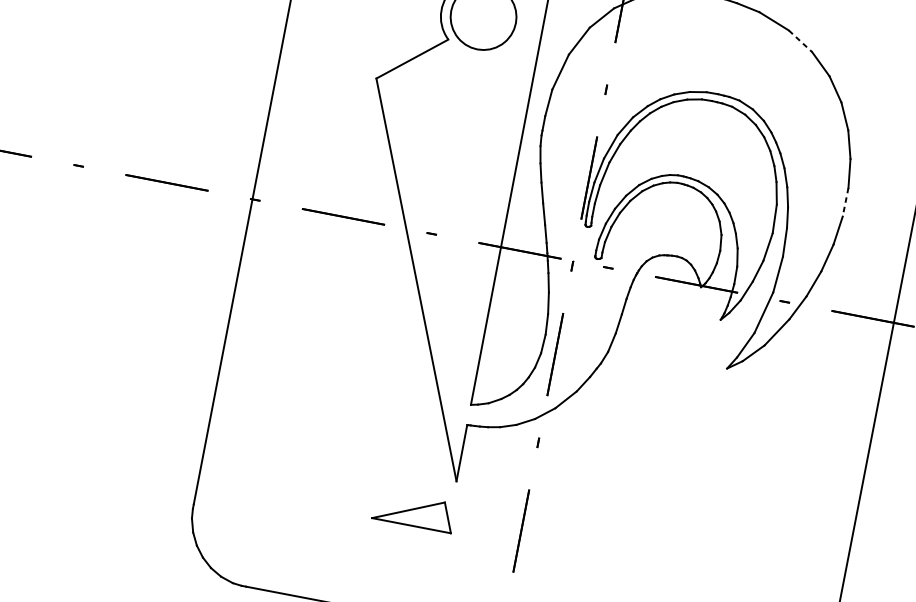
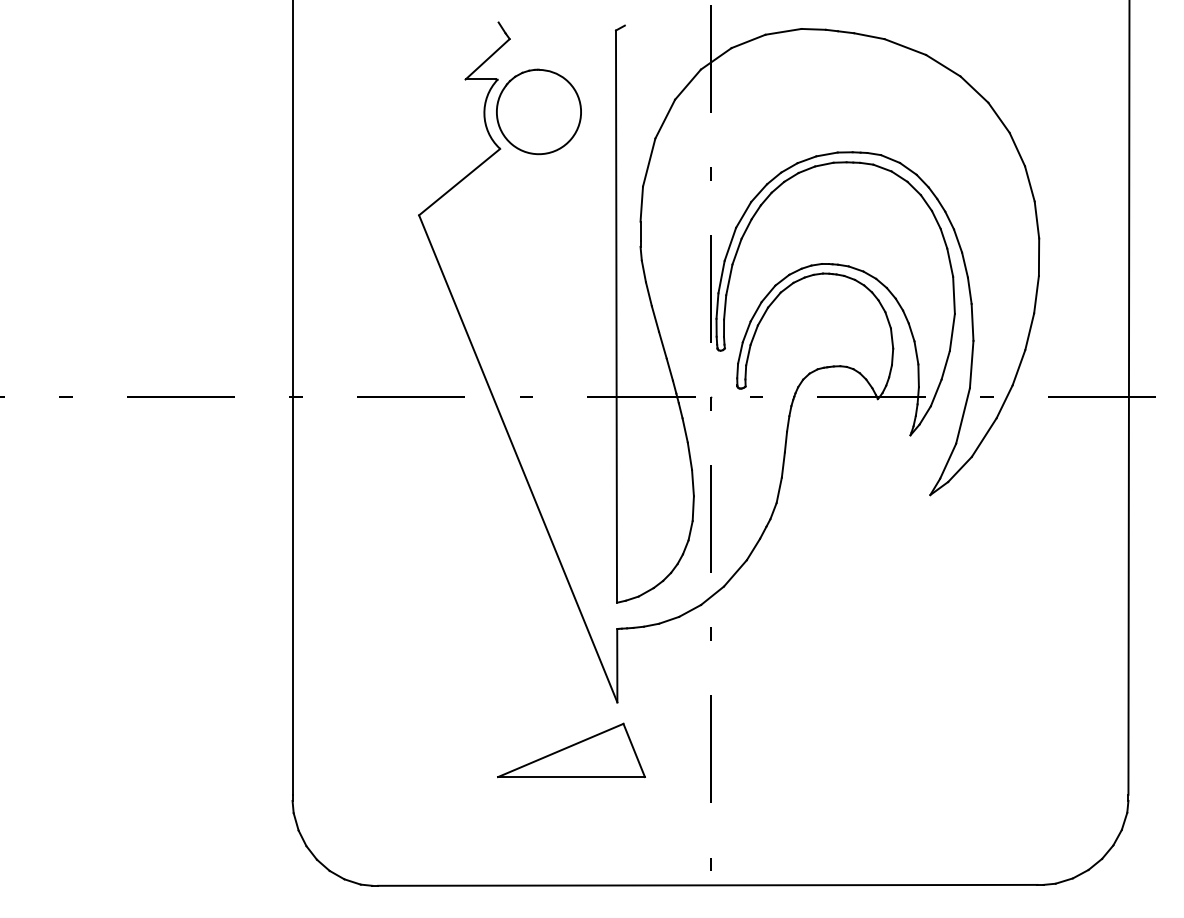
line: (800, 41) -> (943, 66), dashed -> solid
line: (845, 202) -> (1039, 257), dashed -> solid
part: (414, 511) -> (571, 750), size x1.43

